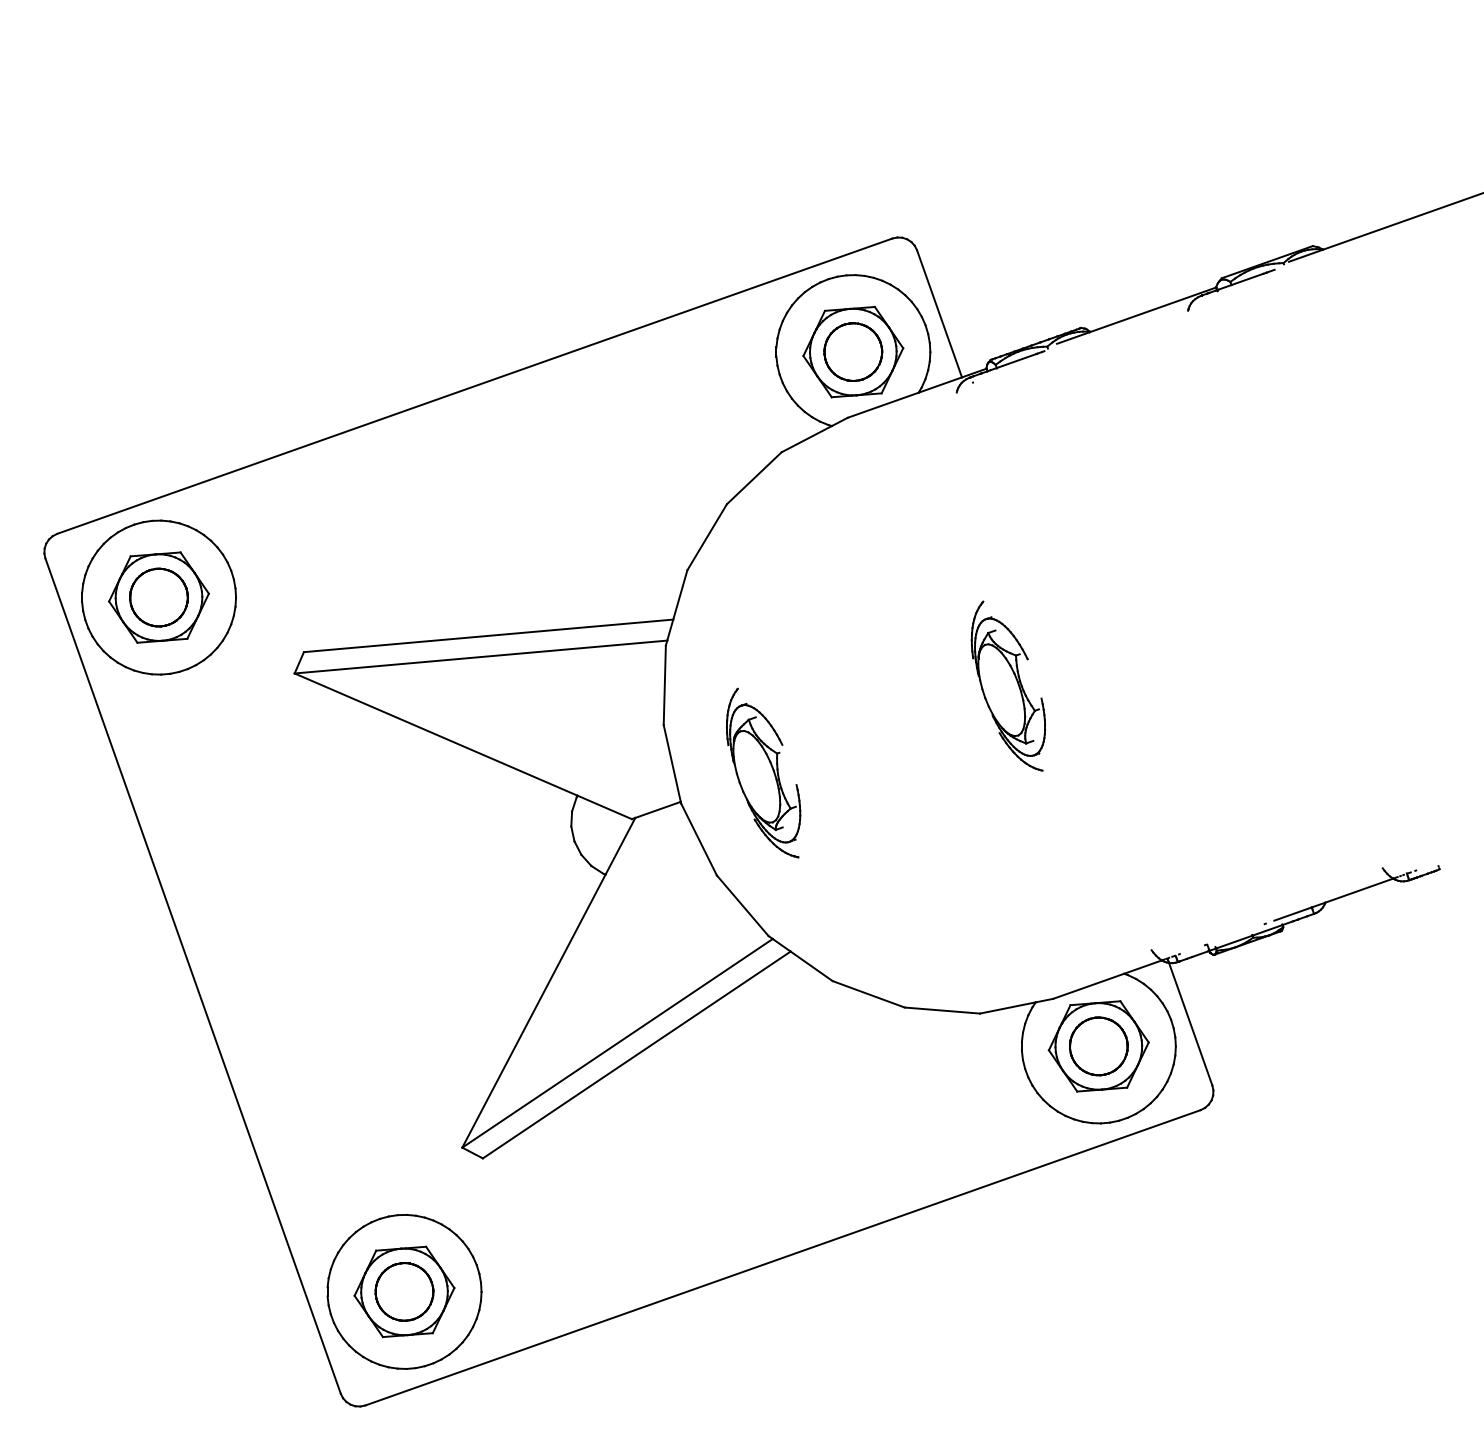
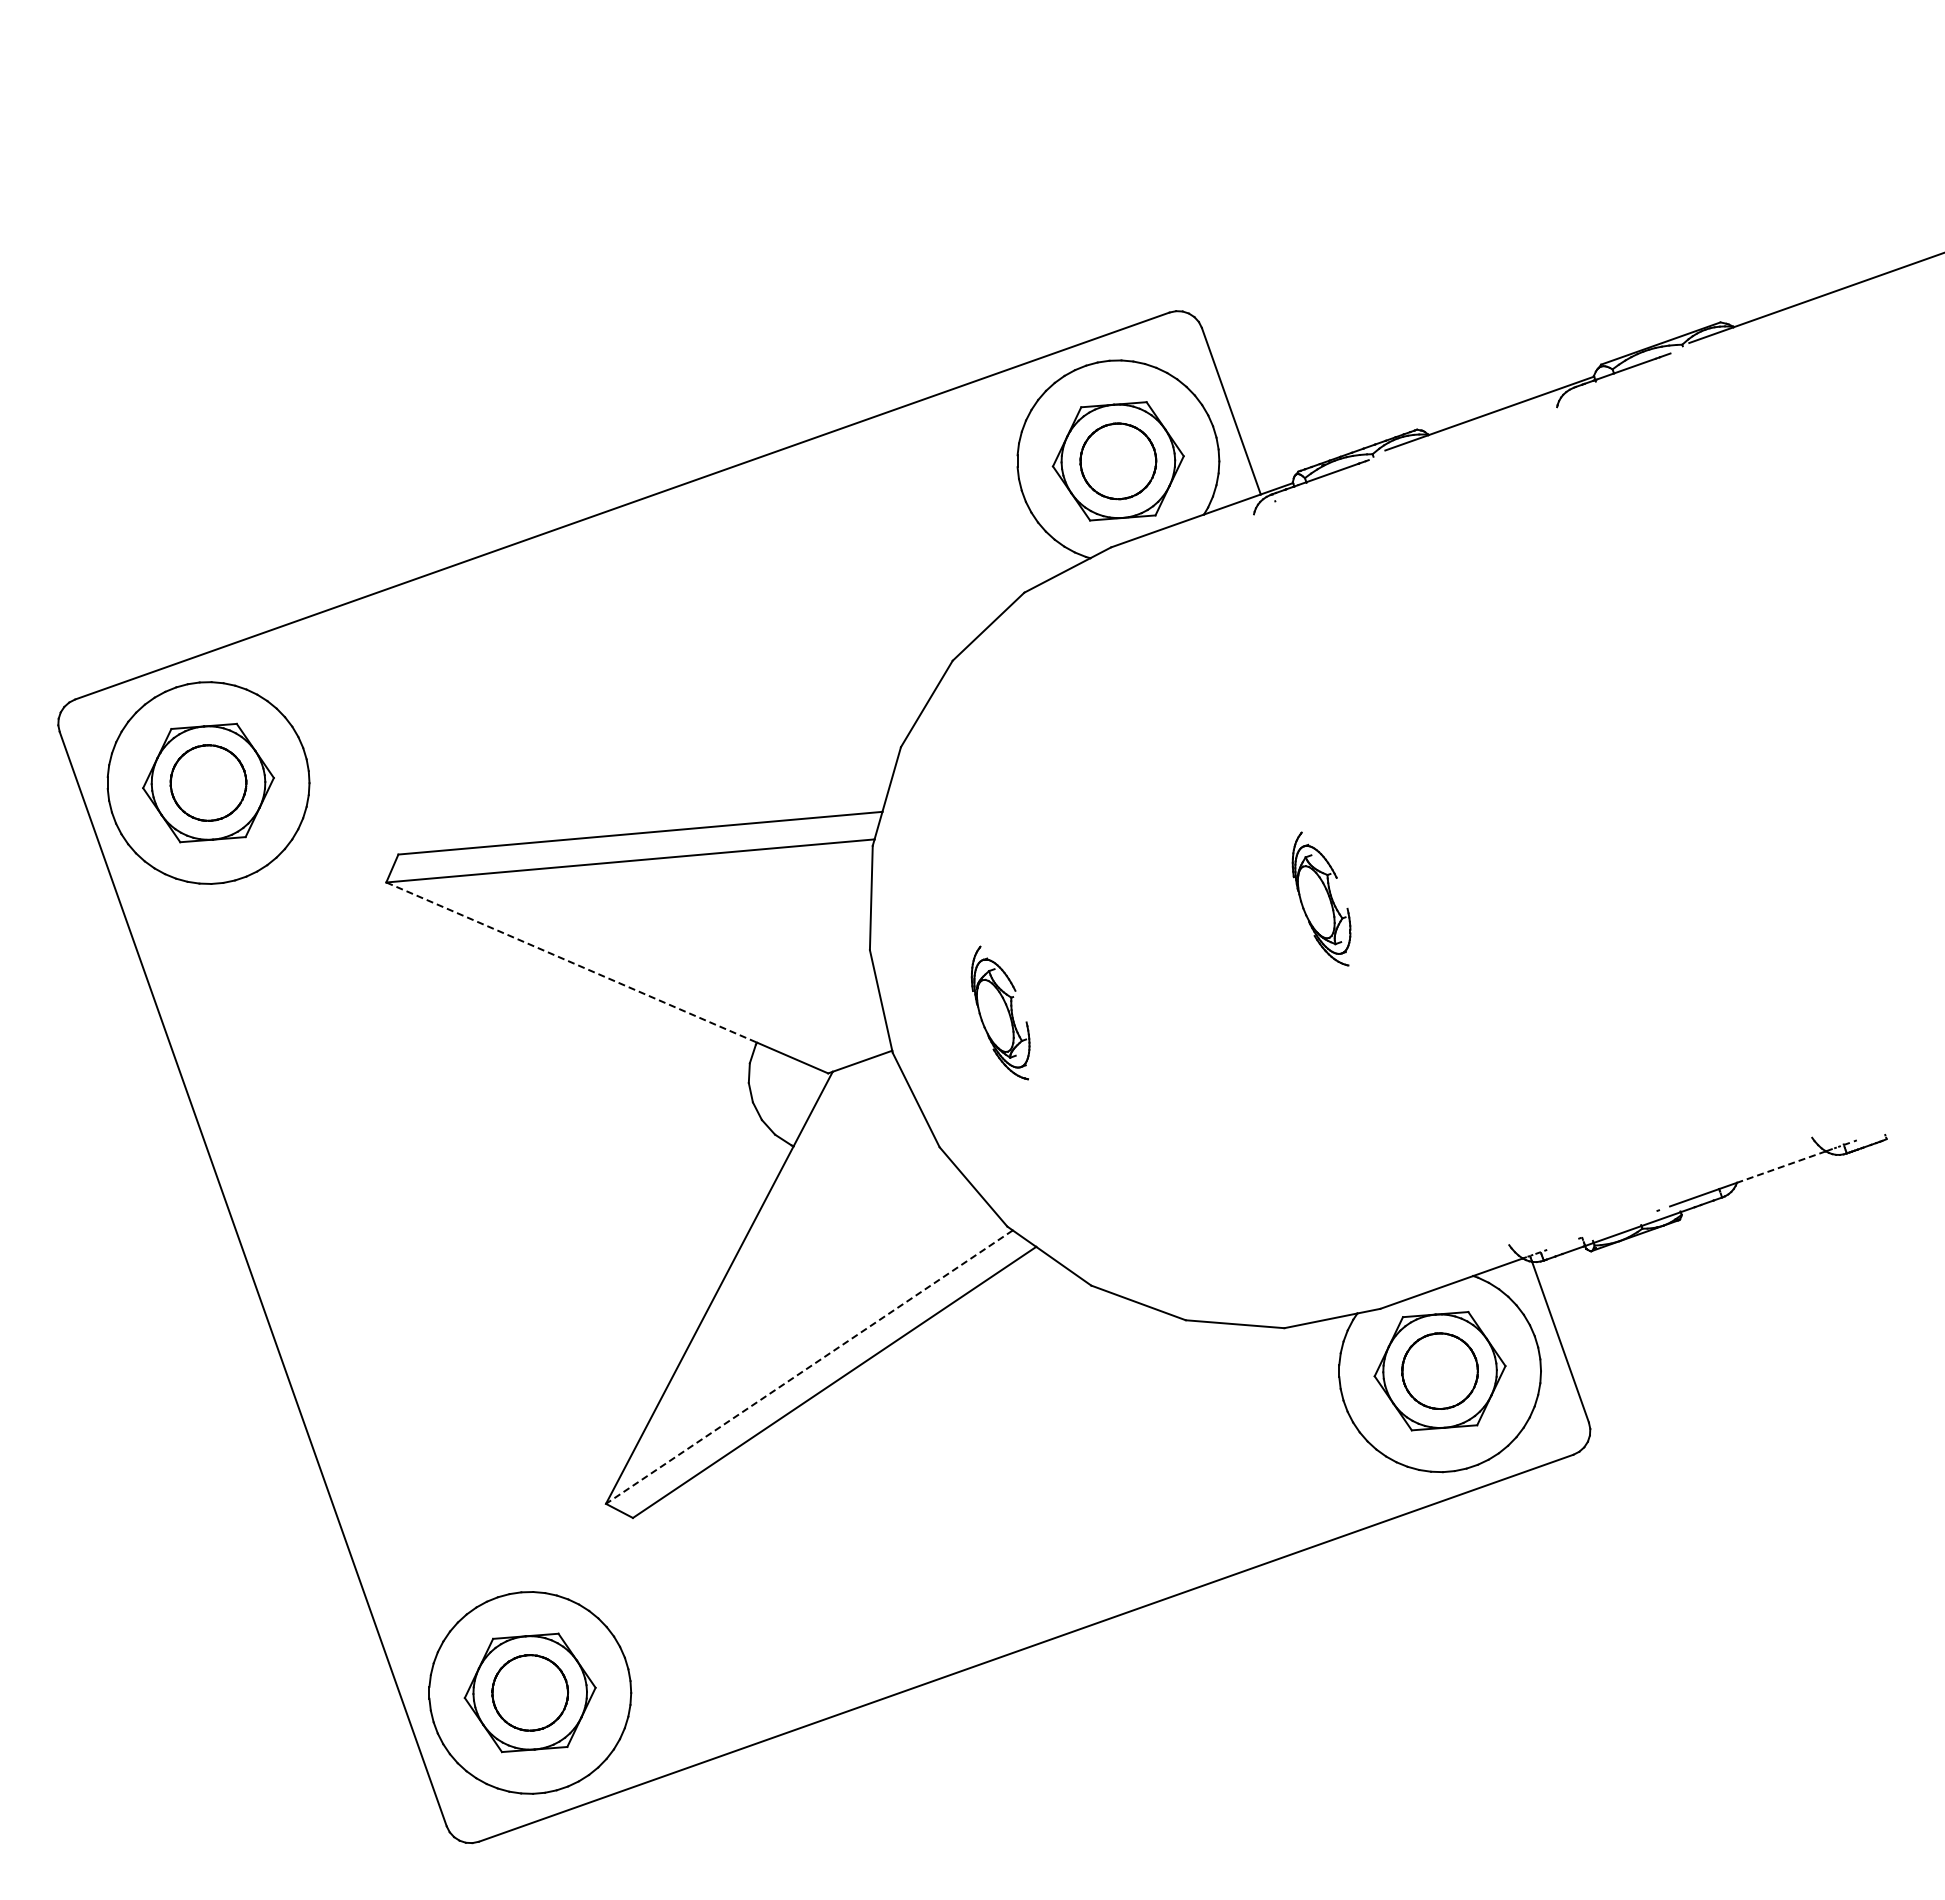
part: (1008, 685) -> (1321, 898), size x0.6
line: (435, 734) -> (571, 962), solid -> dashed
part: (763, 772) -> (1000, 1012), size x0.6
line: (1359, 890) -> (1781, 1167), solid -> dashed
line: (617, 1043) -> (809, 1367), solid -> dashed

